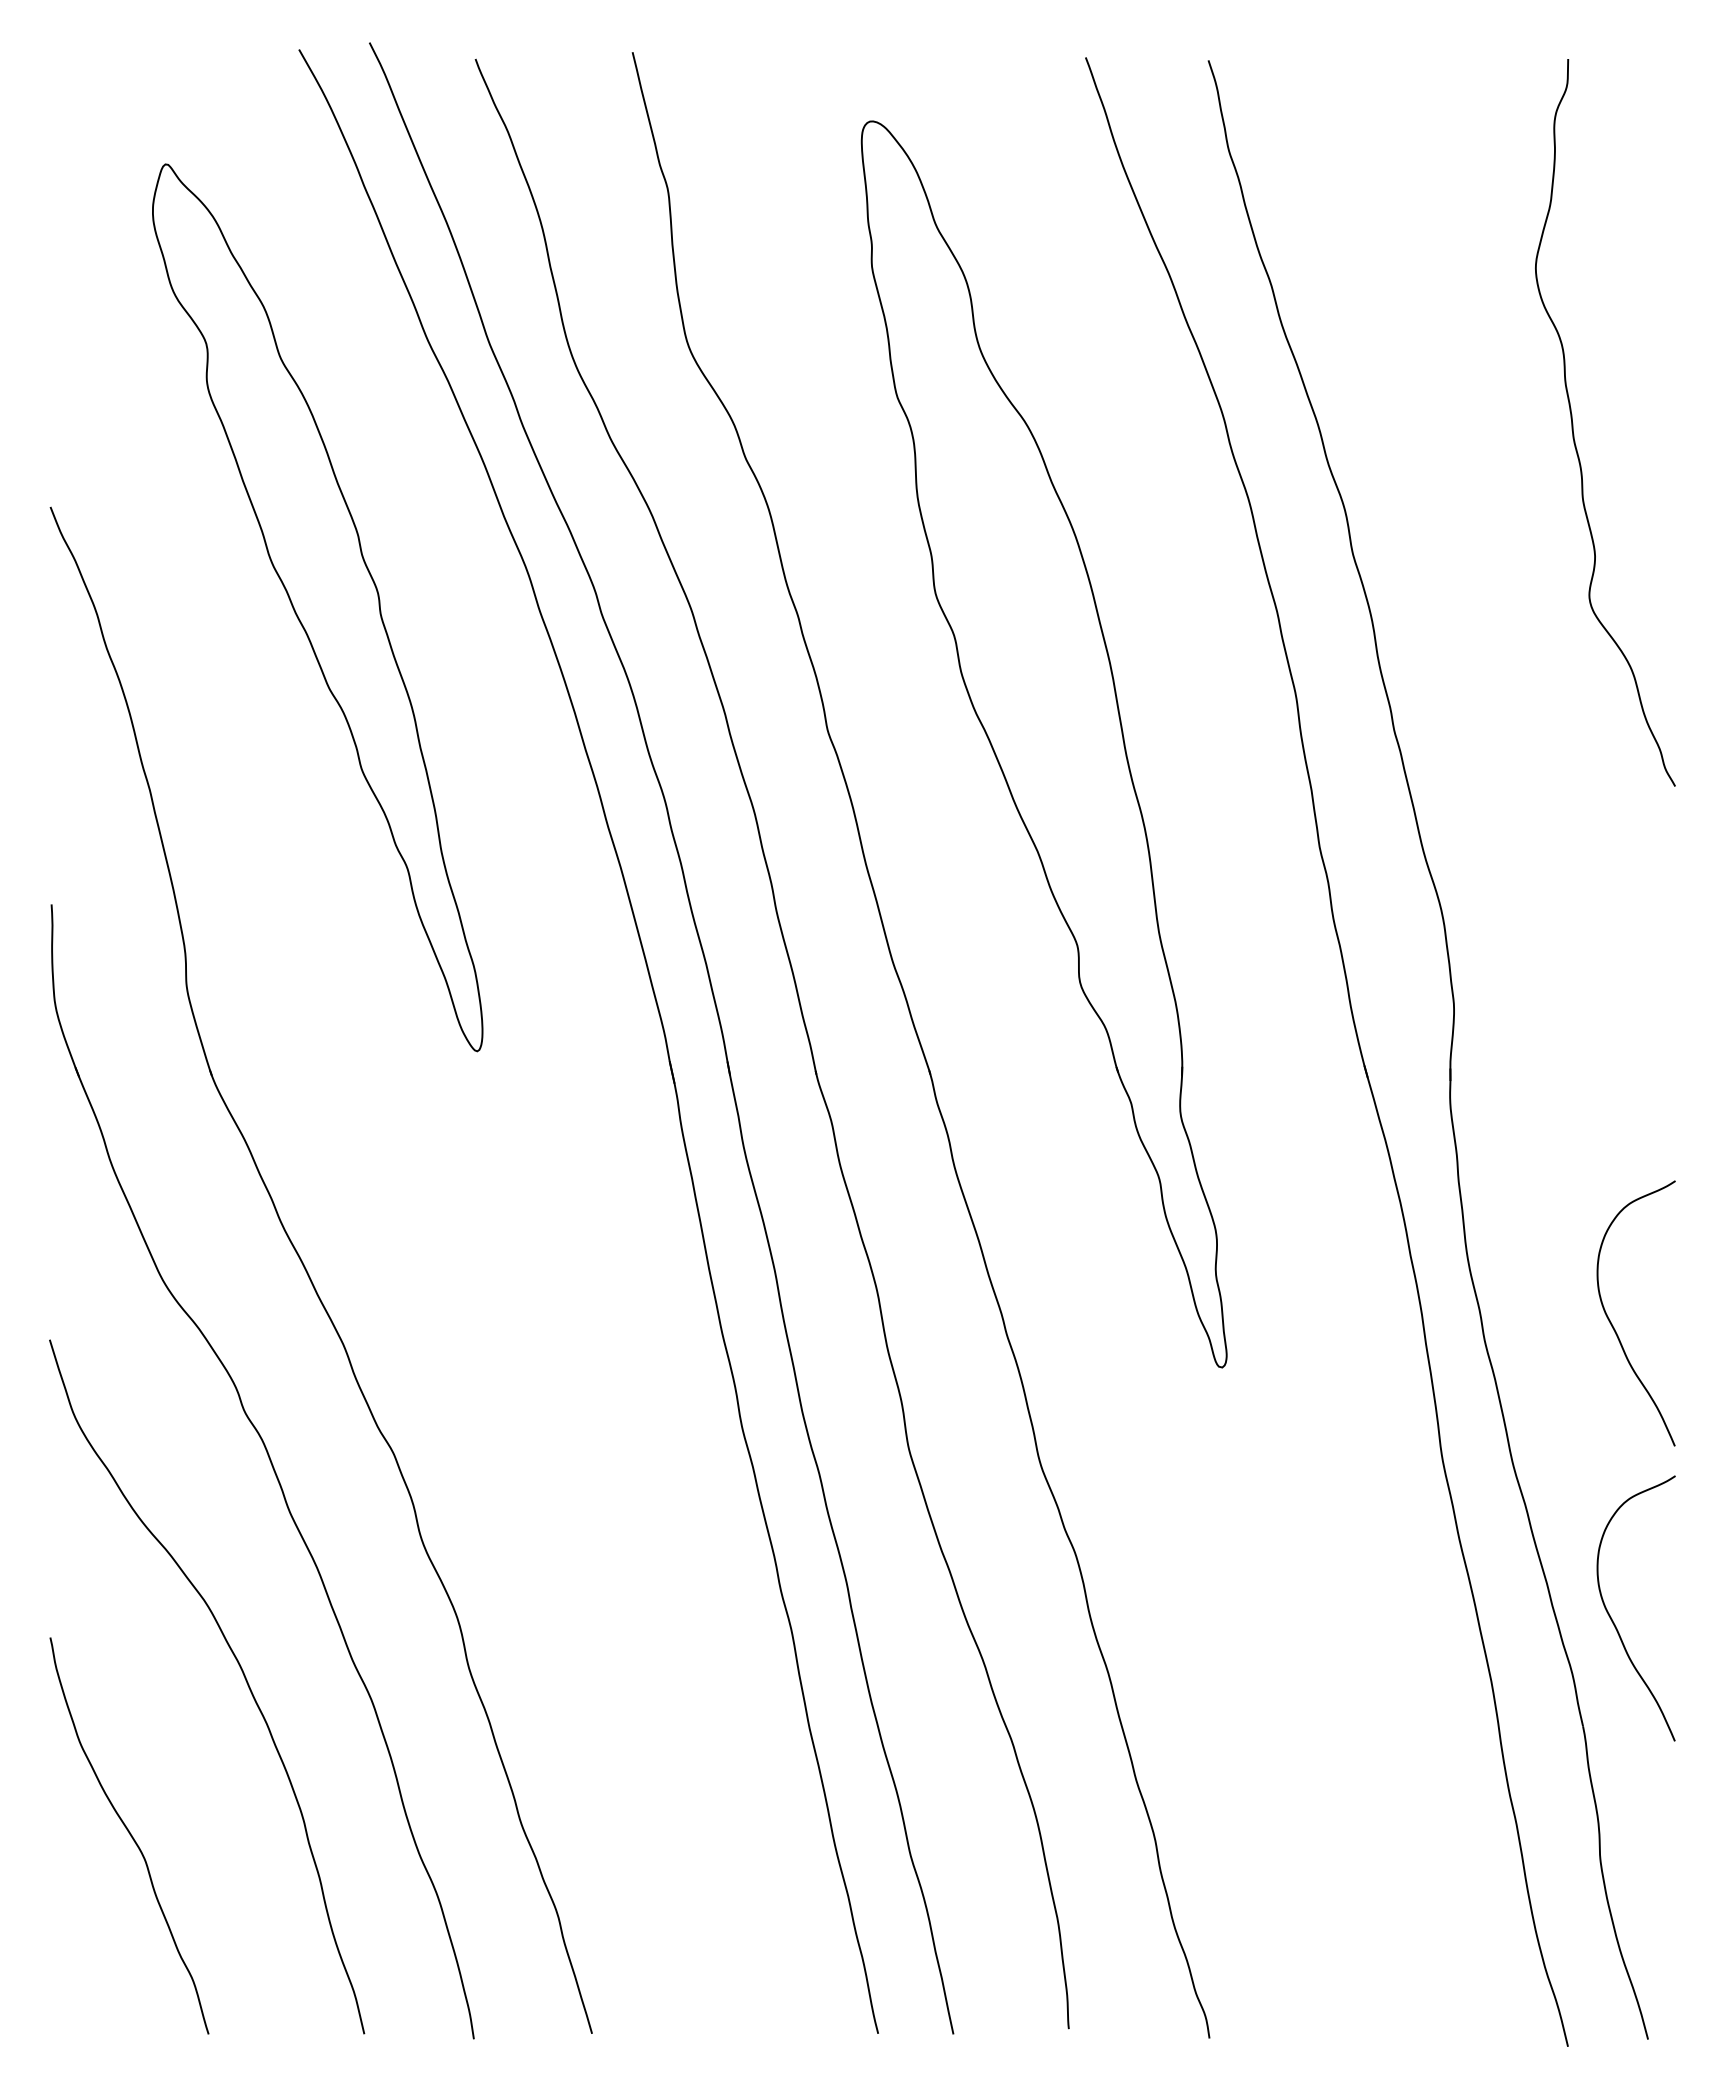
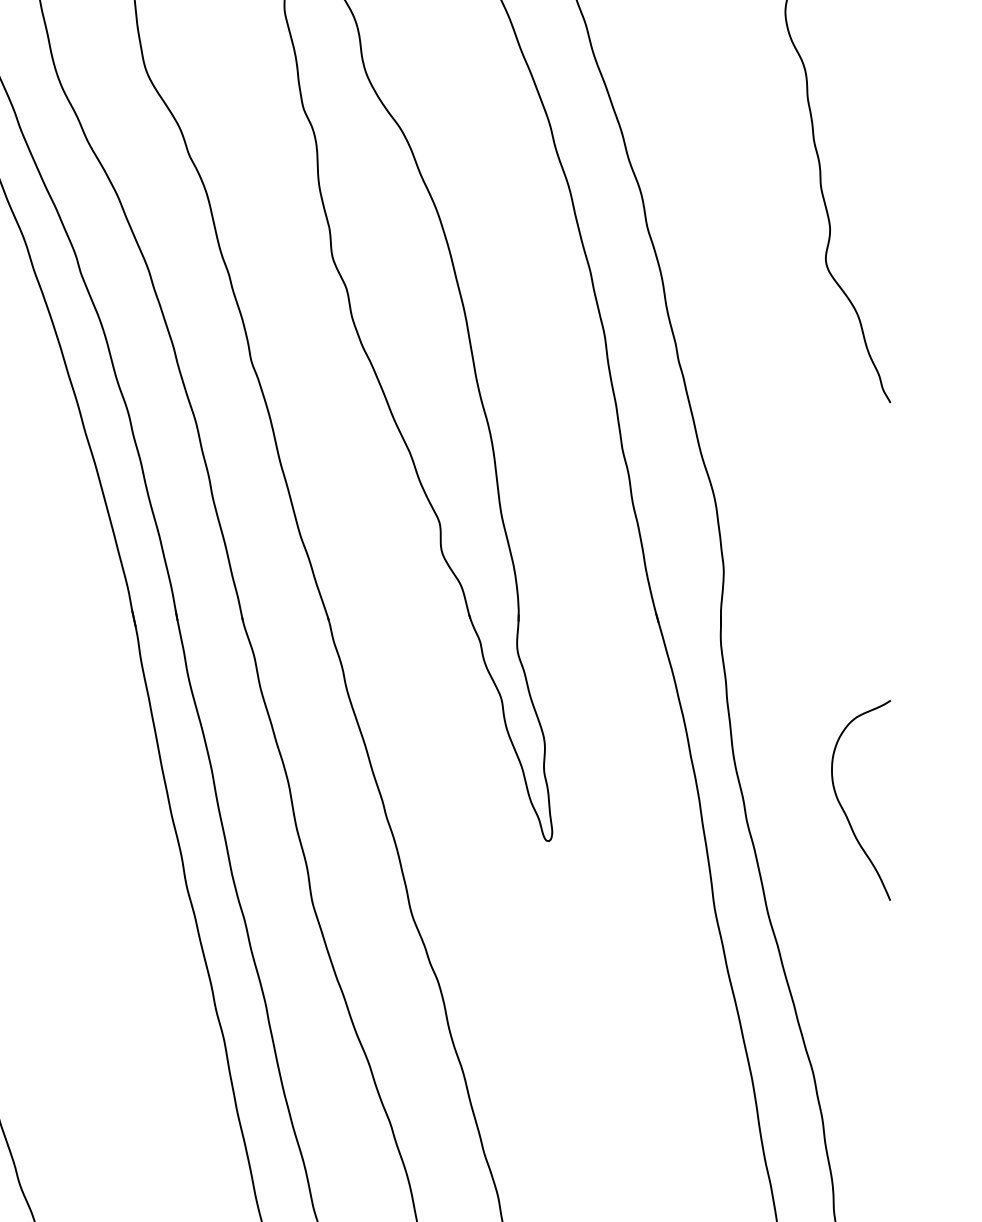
curve: (1613, 1620) -> (844, 1032), removed

